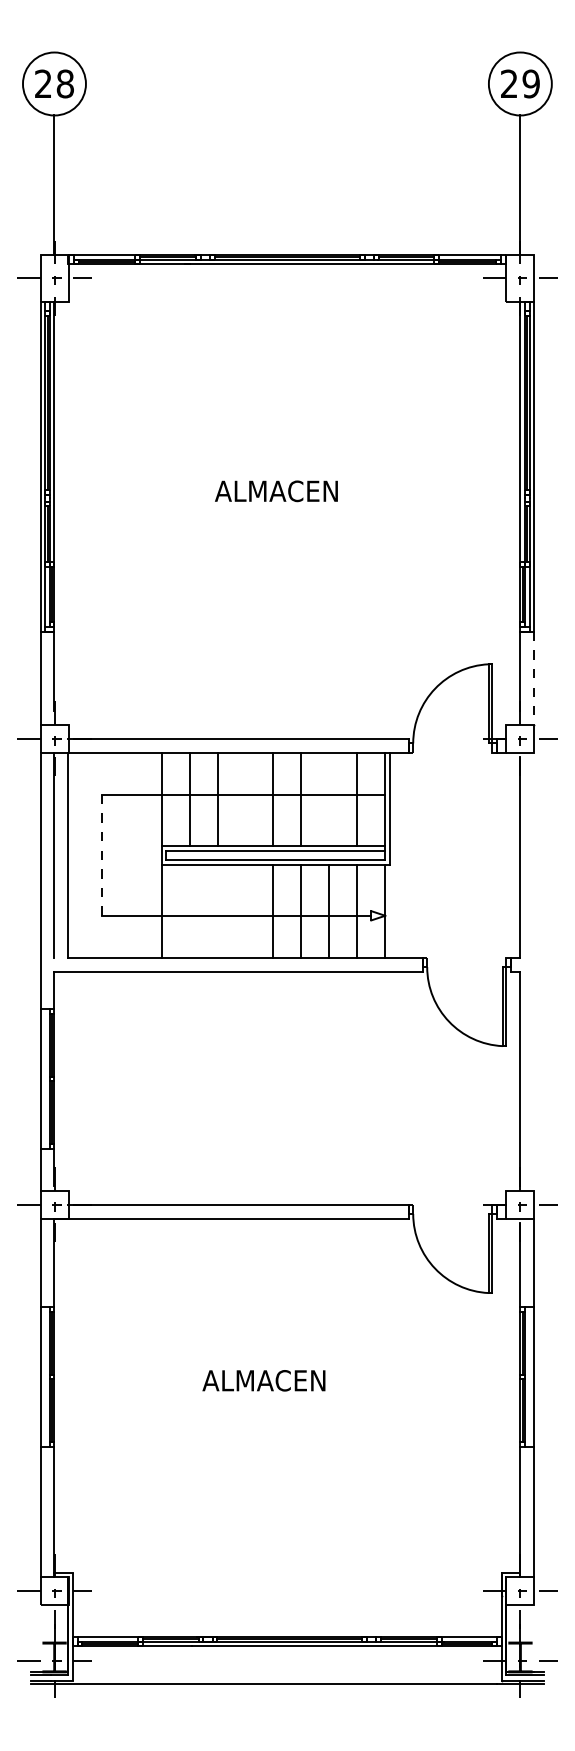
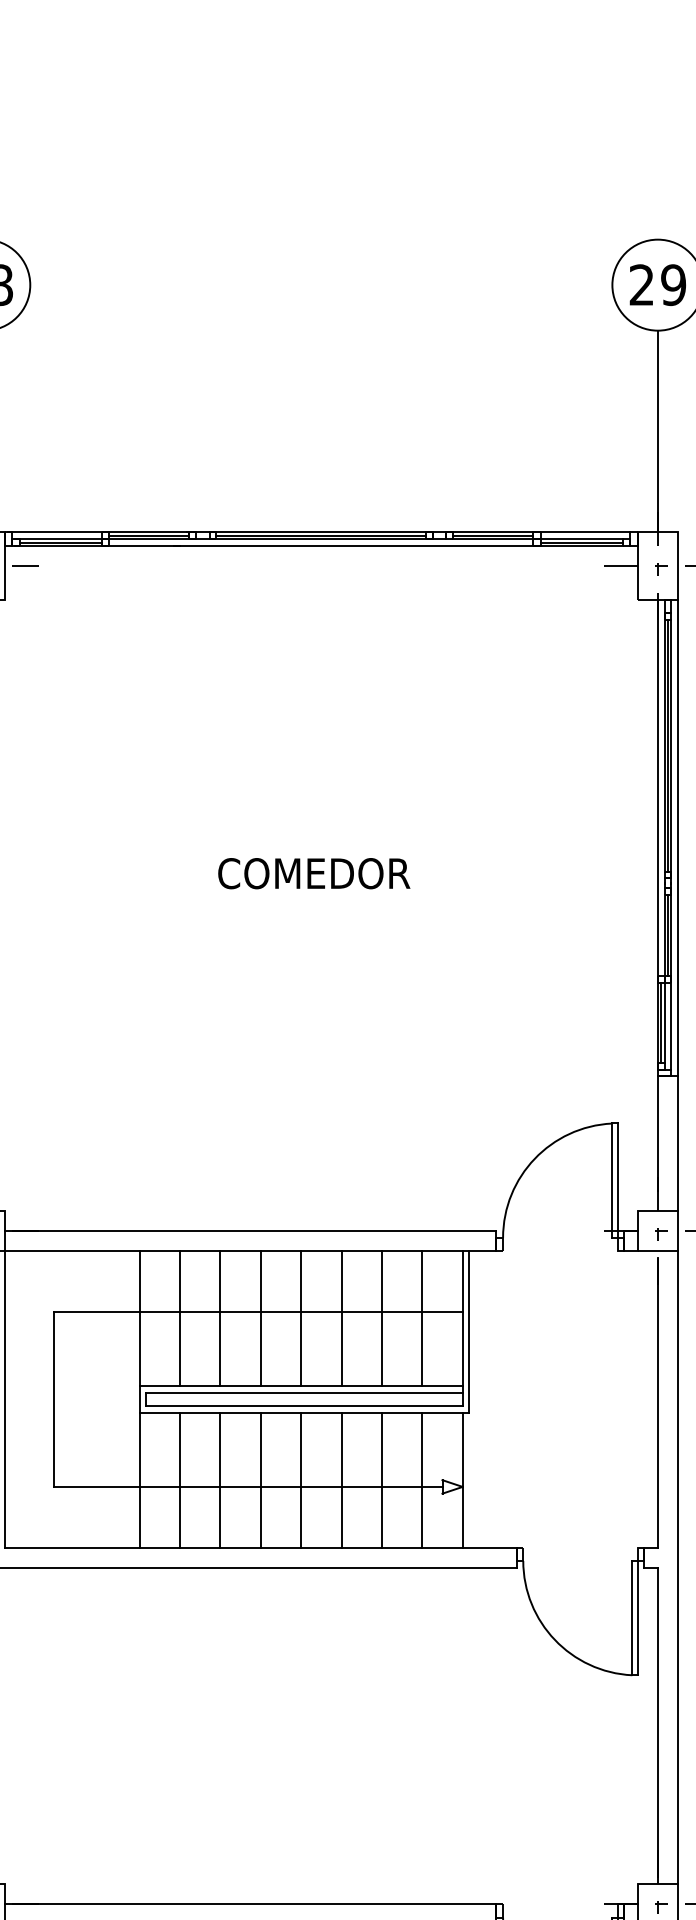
text: (281, 491) -> (312, 873), ALMACEN -> COMEDOR
line: (534, 678) -> (678, 1144), dashed -> solid
line: (245, 798) -> (260, 1317), added
line: (329, 798) -> (382, 1317), added
line: (102, 855) -> (54, 1399), dashed -> solid
line: (189, 910) -> (179, 1479), added
line: (217, 910) -> (220, 1479), added
line: (245, 910) -> (260, 1479), added
line: (534, 971) -> (678, 1567), added

